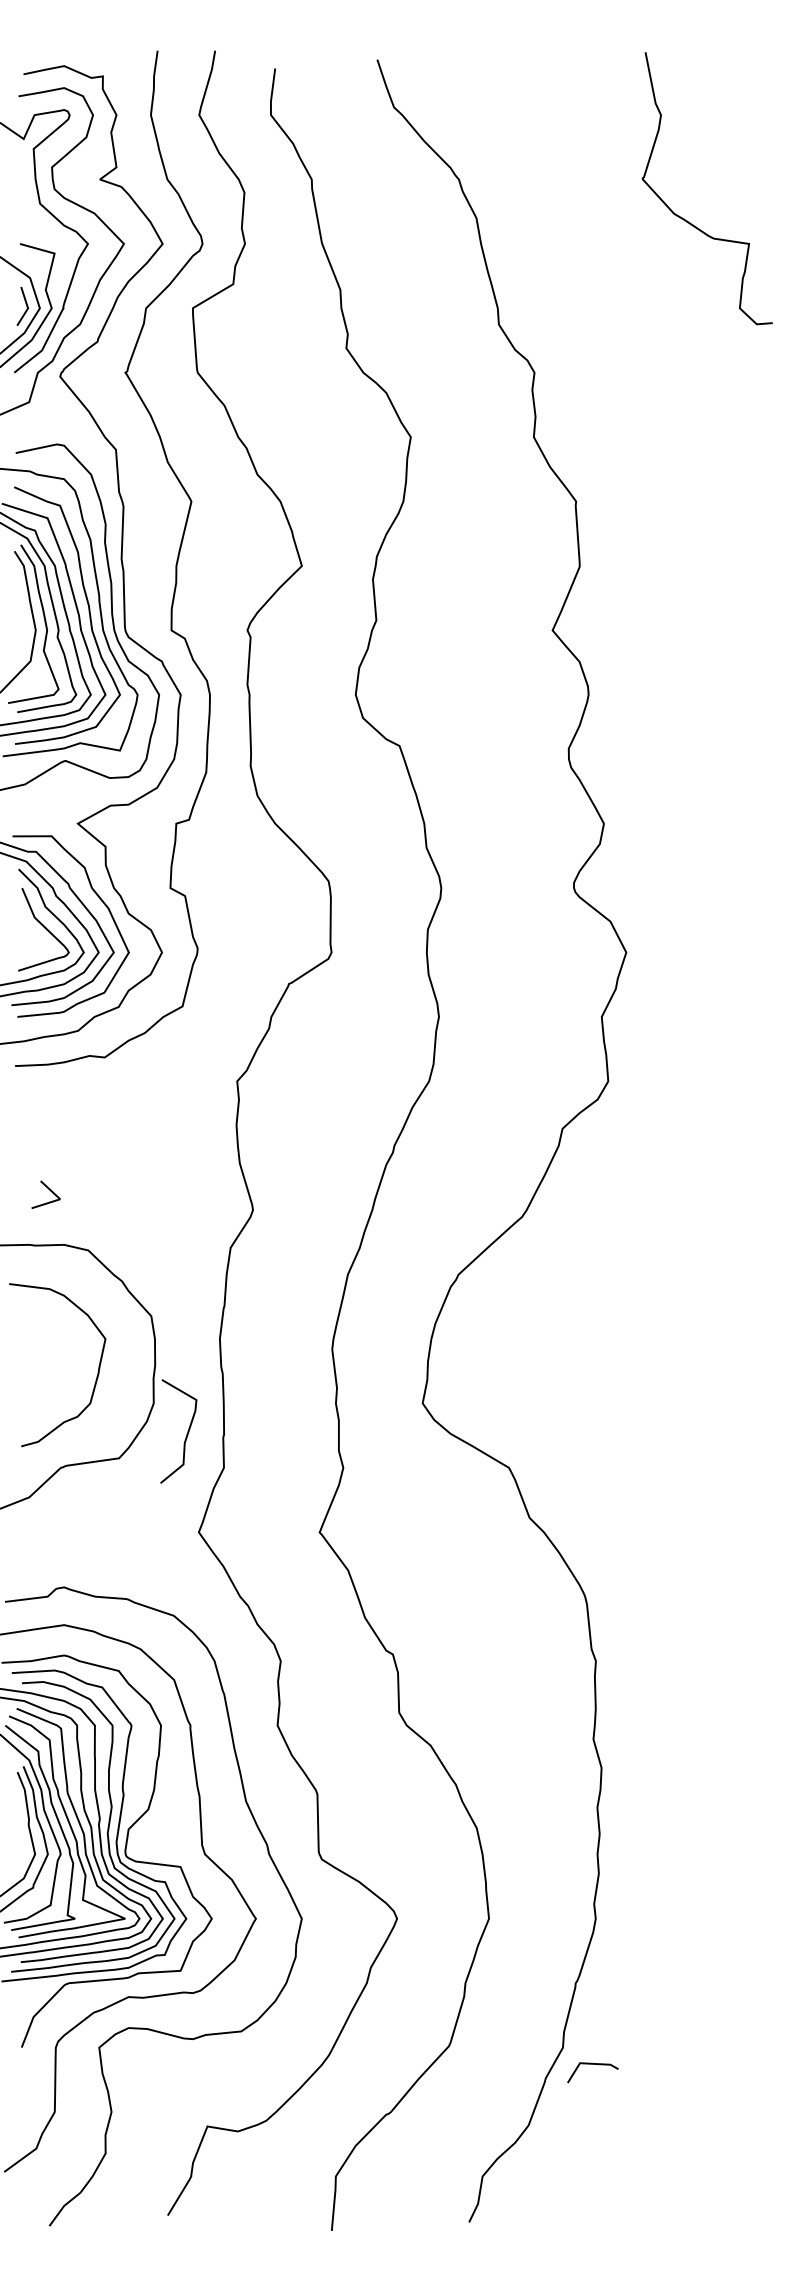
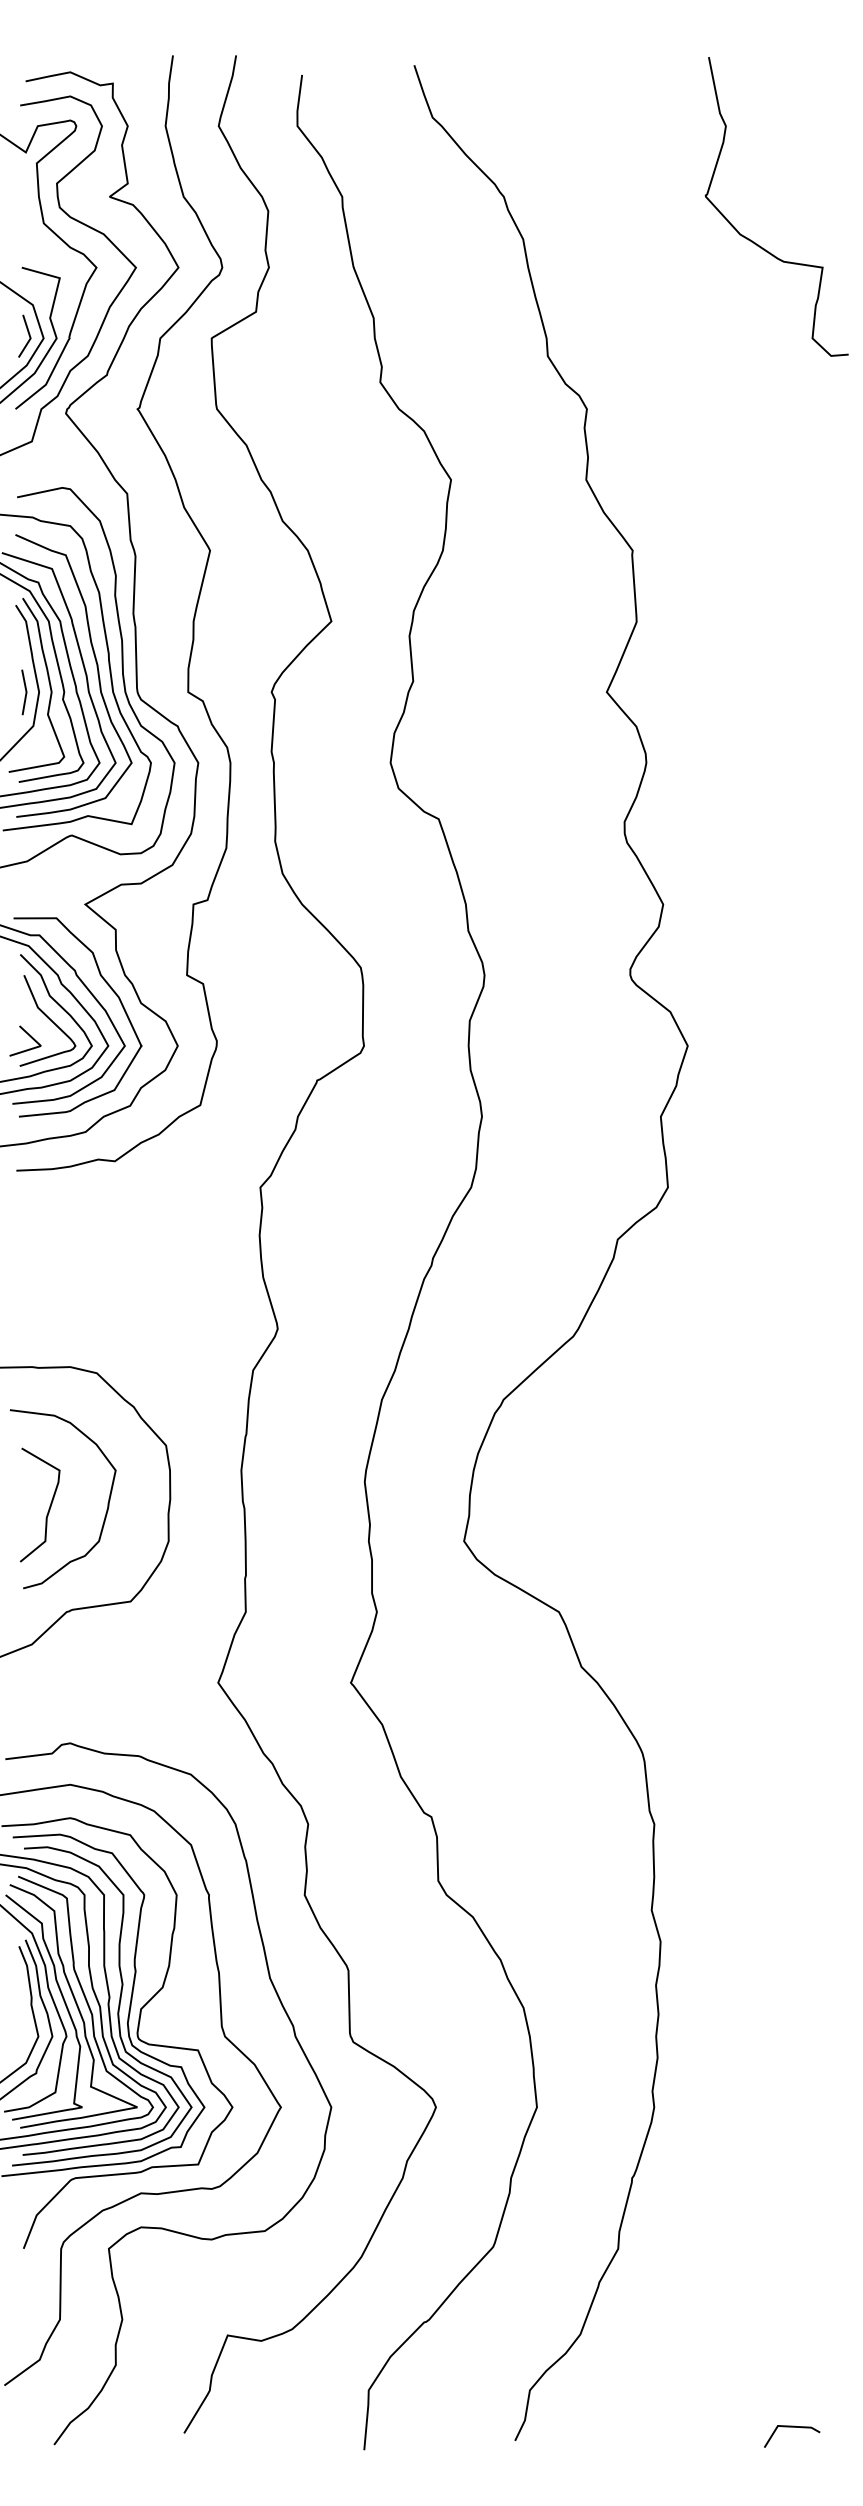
line: (23, 630) -> (25, 692), added
line: (49, 1190) -> (29, 1036), moved
curve: (186, 1434) -> (48, 1508), moved
line: (593, 2064) -> (792, 2427), moved

